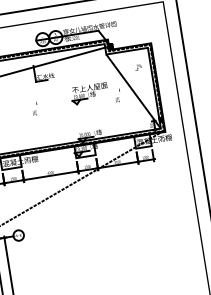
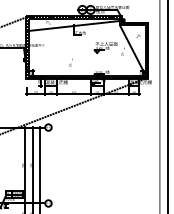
text: (34, 108) -> (70, 62), moved

